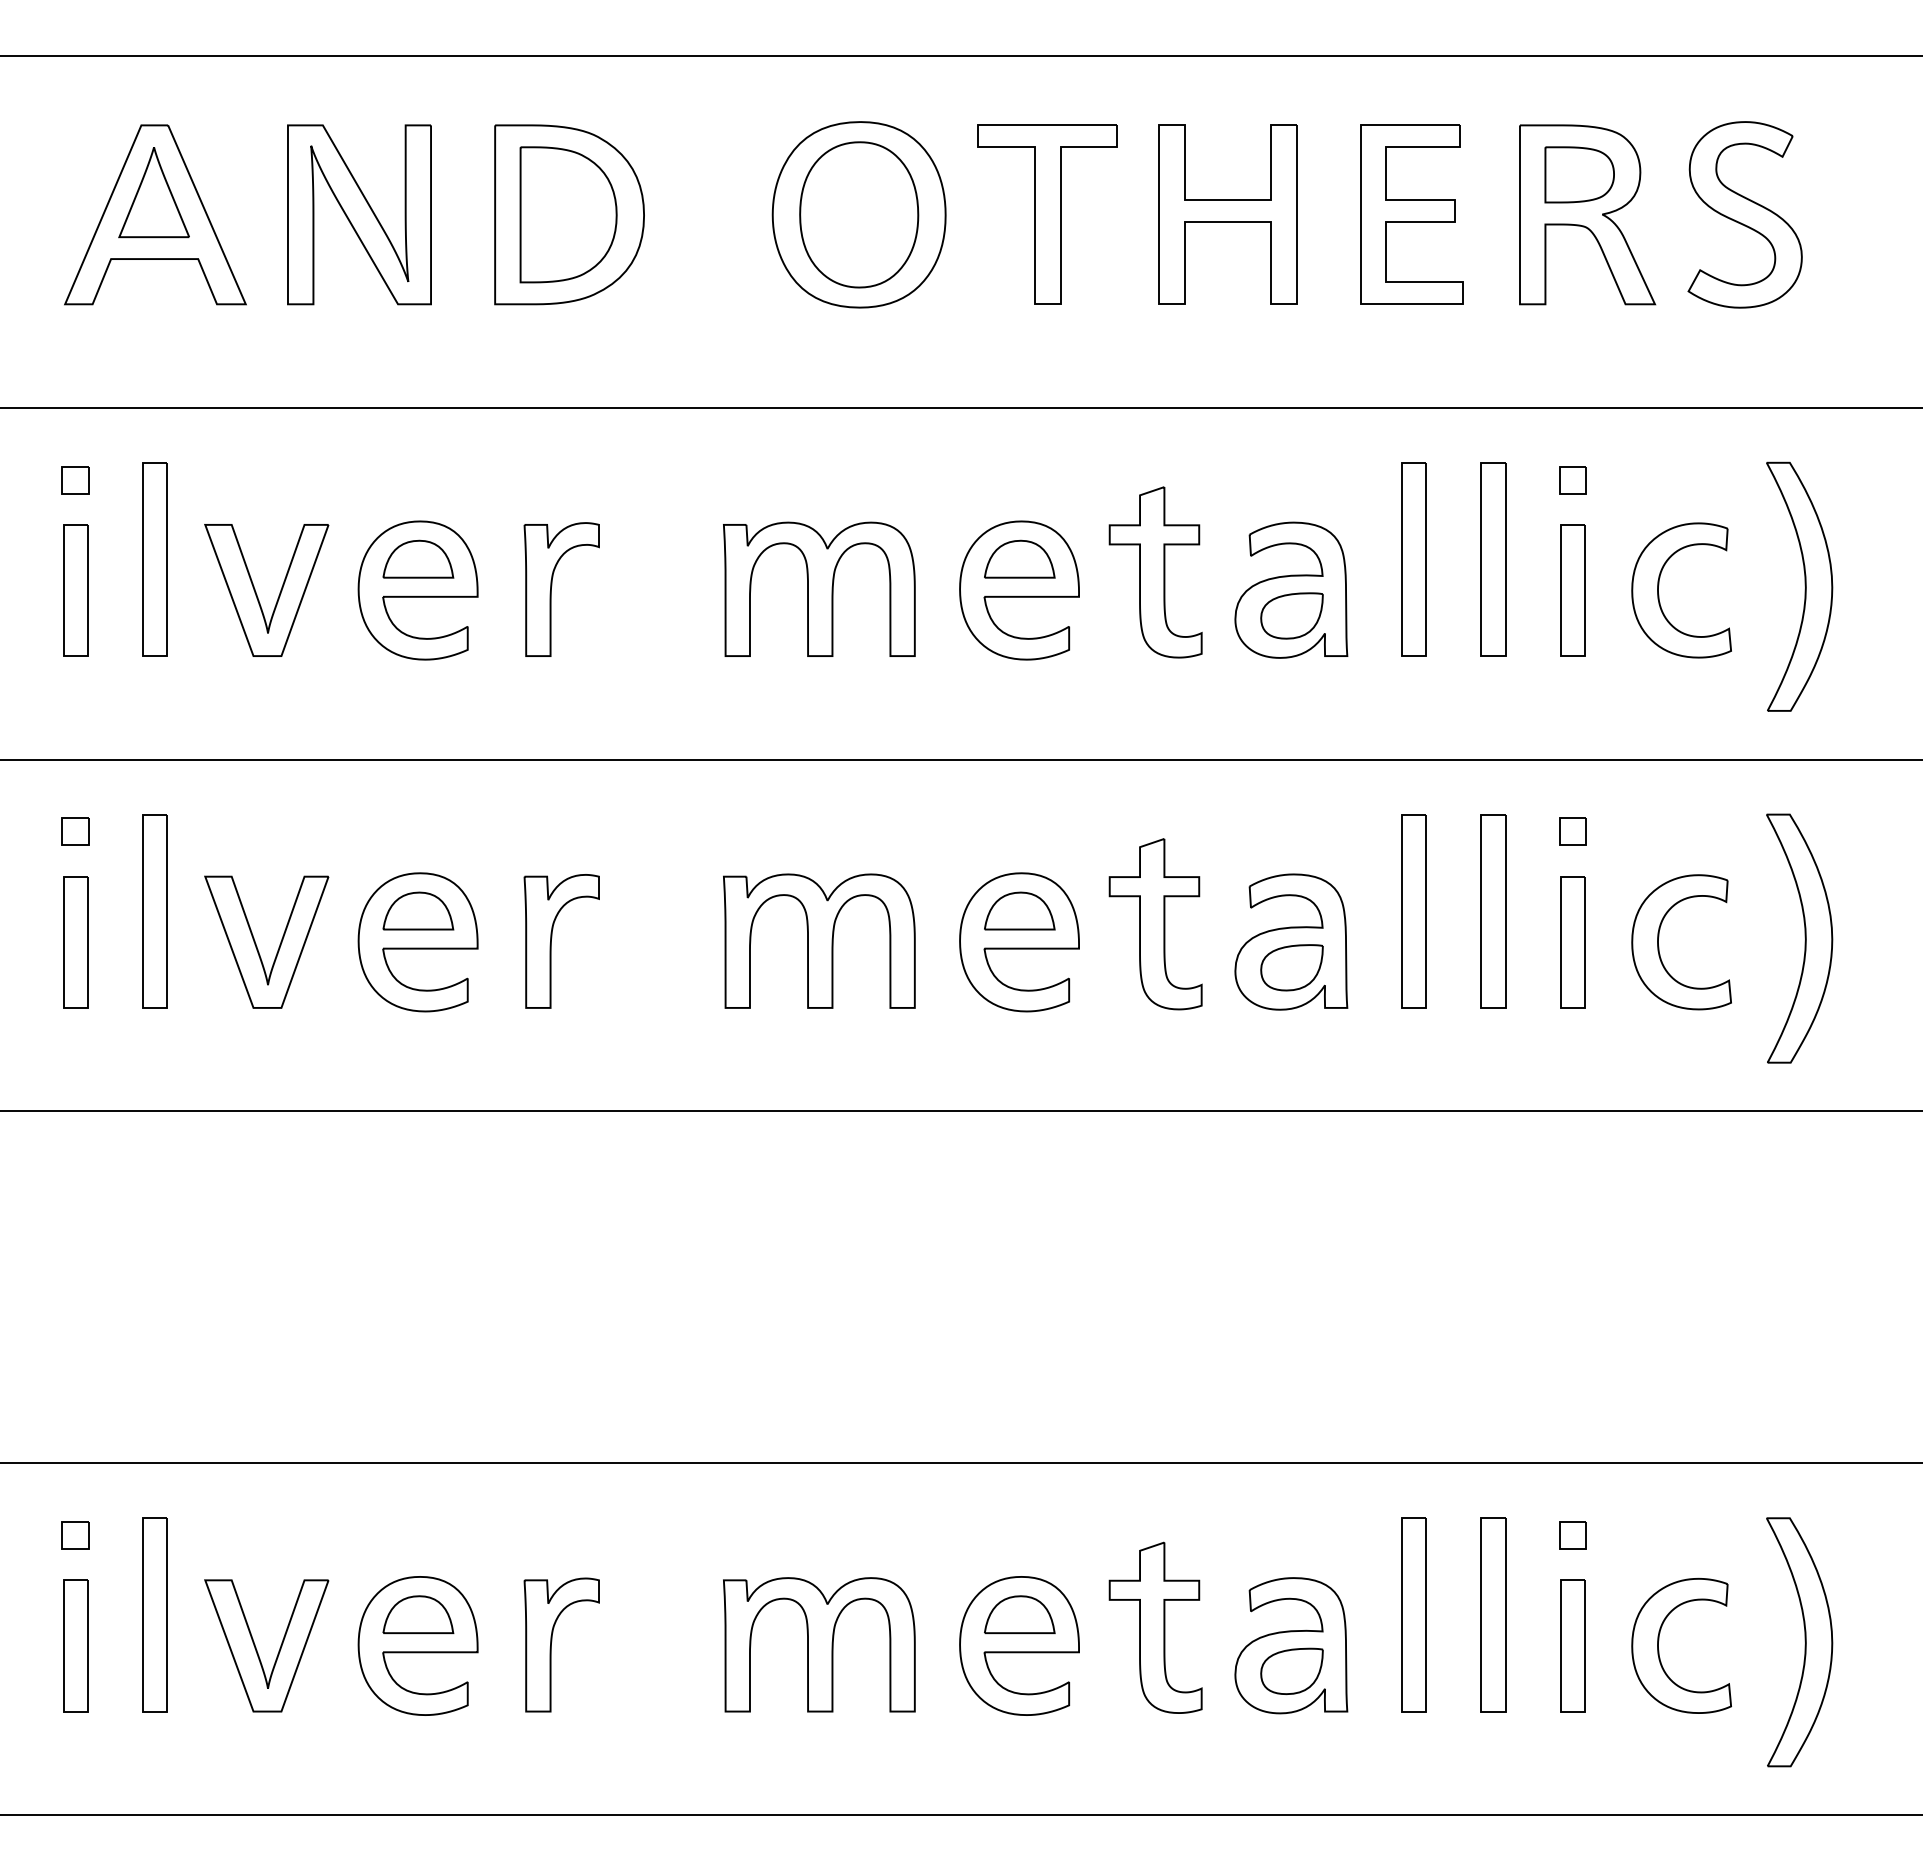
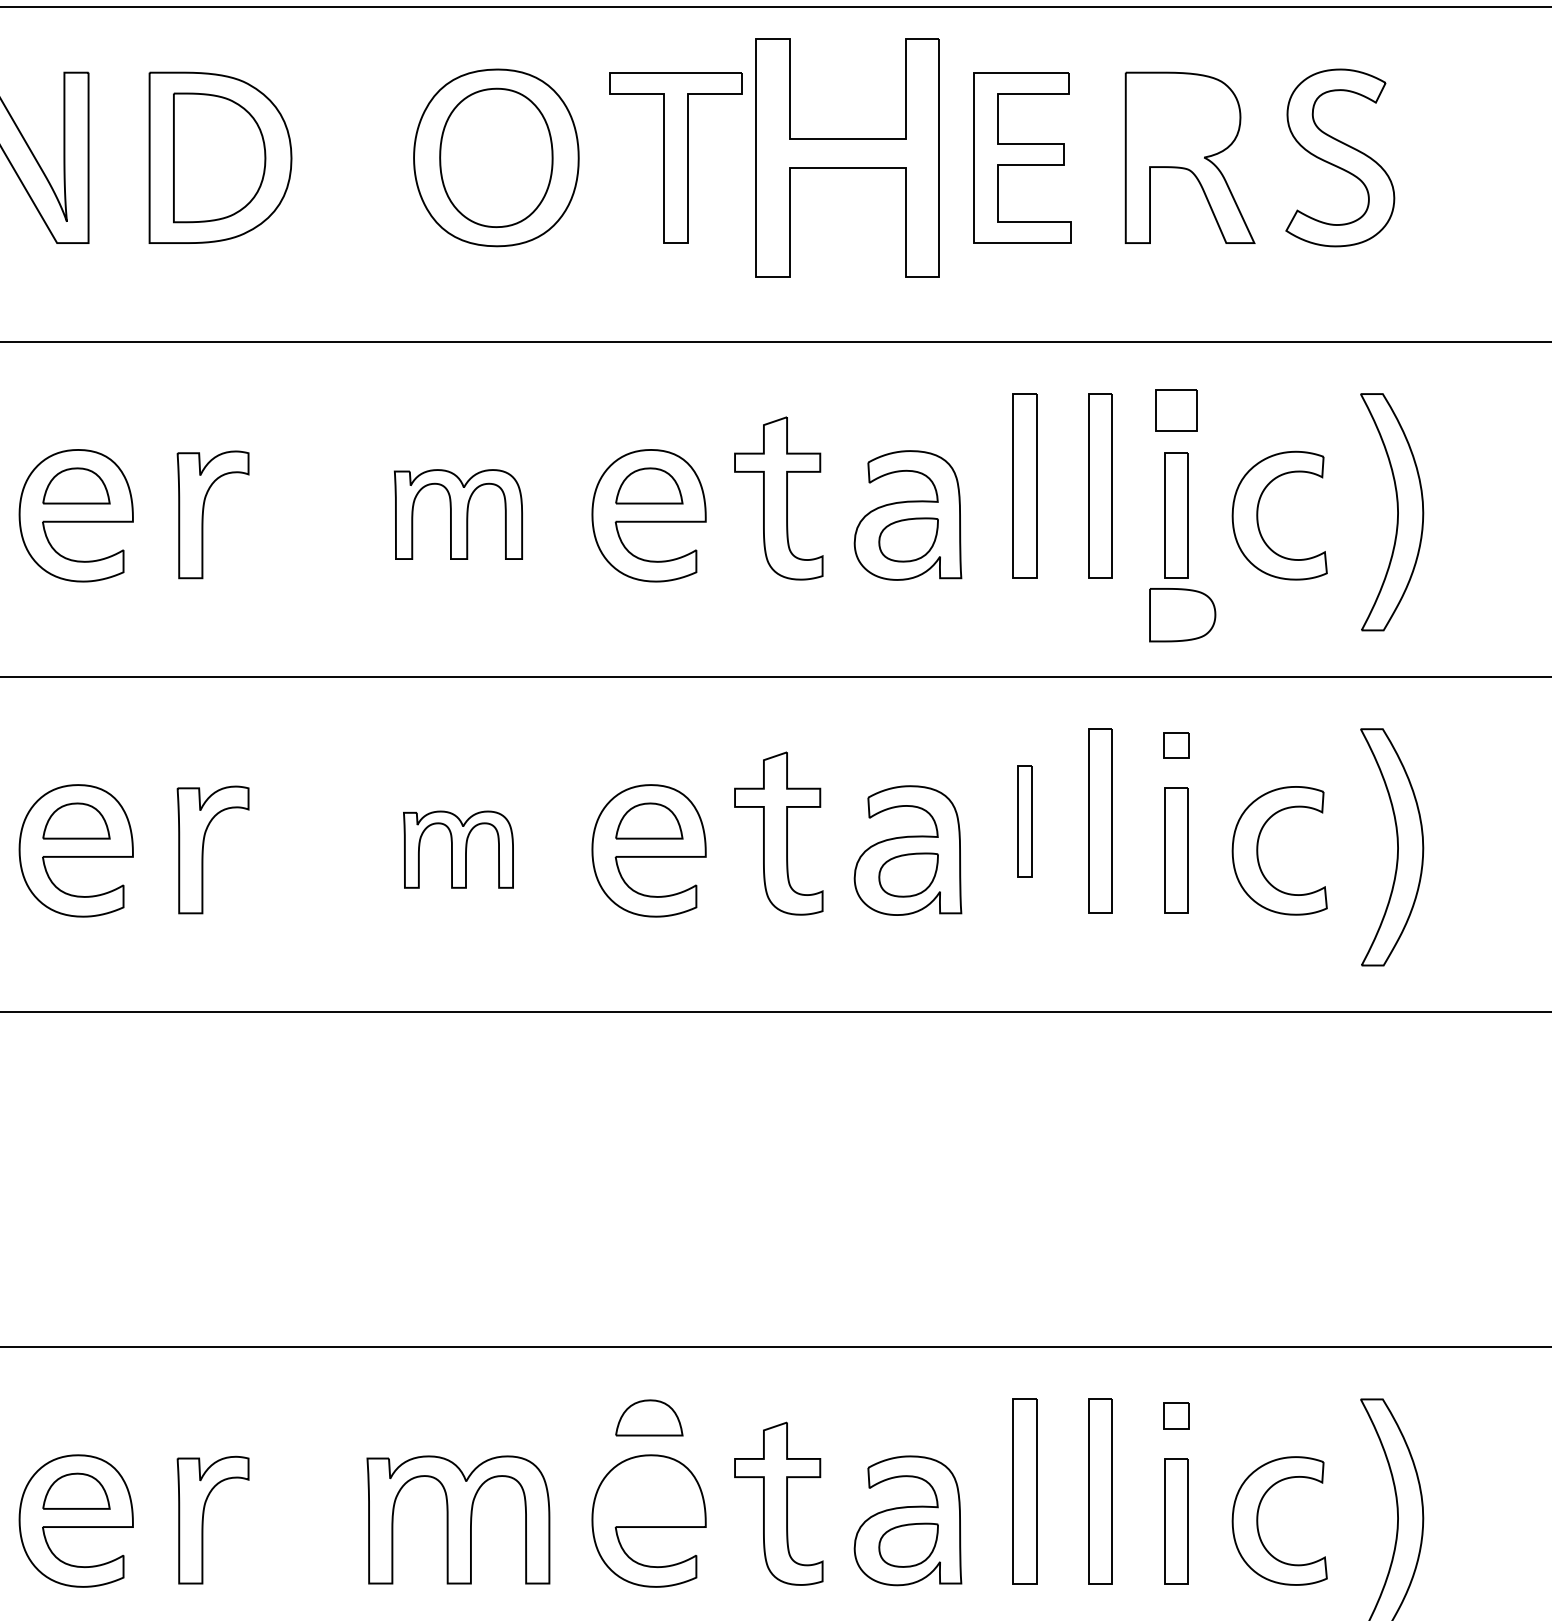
part: (1579, 174) -> (1182, 614), moved
part: (1227, 214) -> (847, 157), size x1.4
part: (1572, 480) -> (1175, 410), size x1.6
part: (819, 588) -> (458, 513), size x0.7
part: (1413, 911) -> (1024, 821), size x0.6
part: (819, 940) -> (458, 849), size x0.6
part: (1019, 1614) -> (649, 1417), moved

